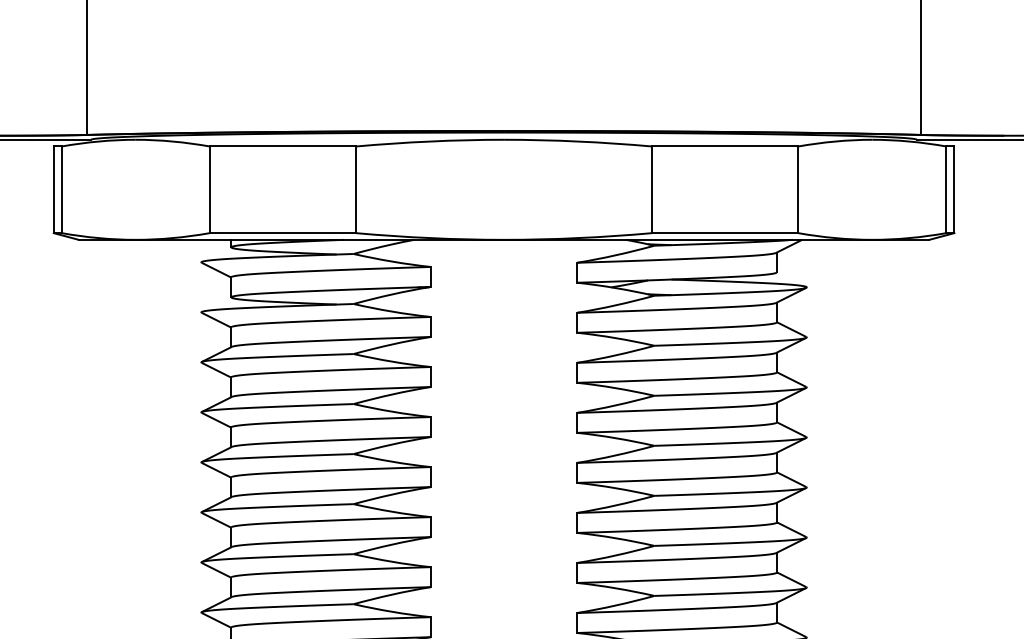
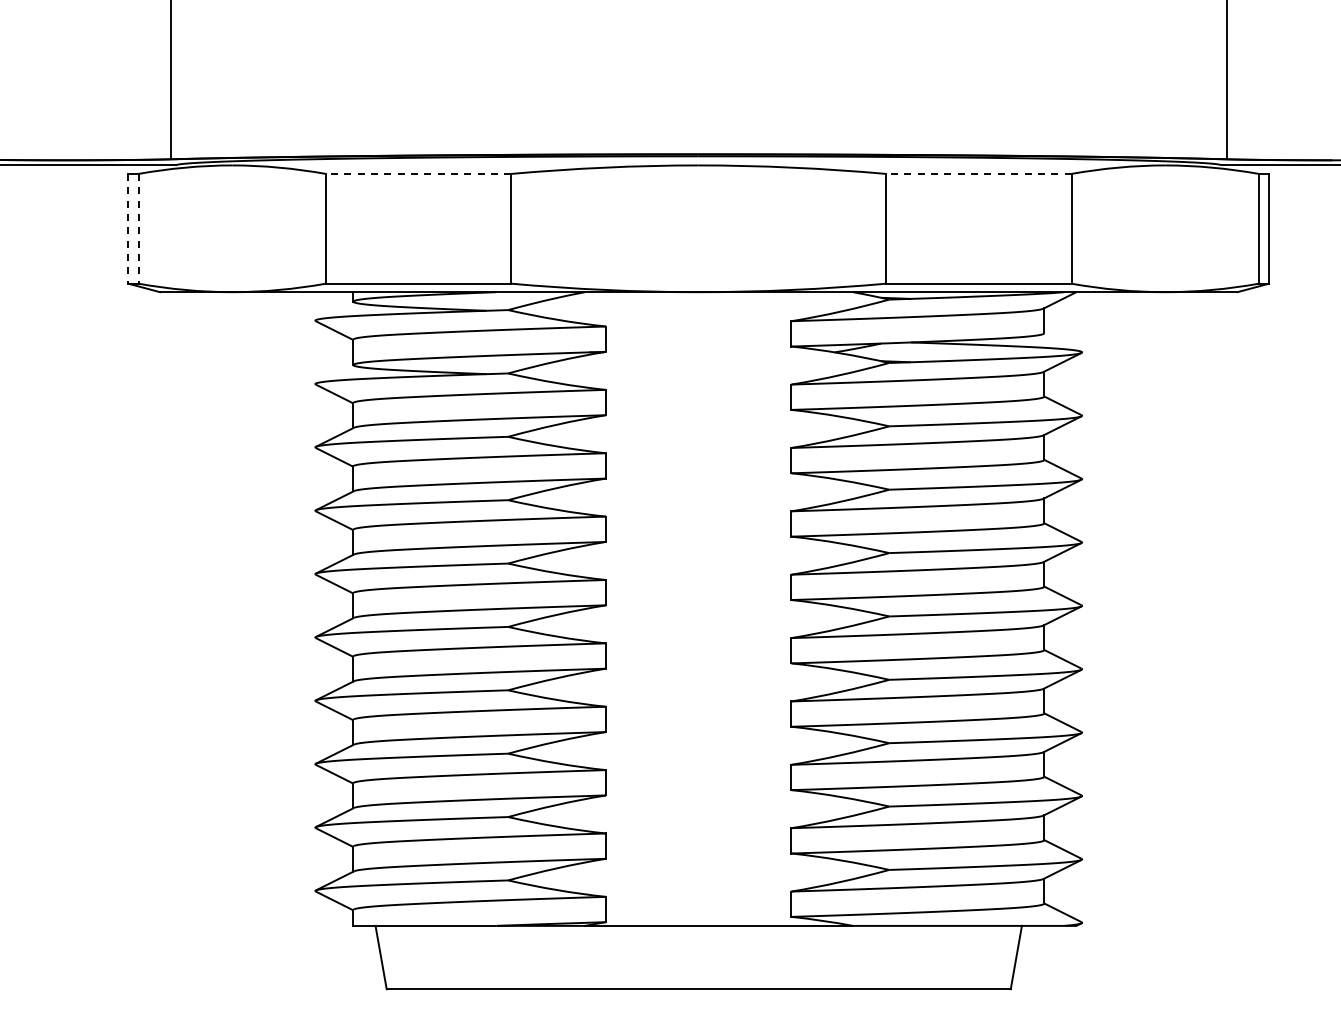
line: (282, 146) -> (418, 173), solid -> dashed
line: (724, 146) -> (978, 173), solid -> dashed
line: (53, 189) -> (128, 228), solid -> dashed
line: (61, 189) -> (138, 228), solid -> dashed

